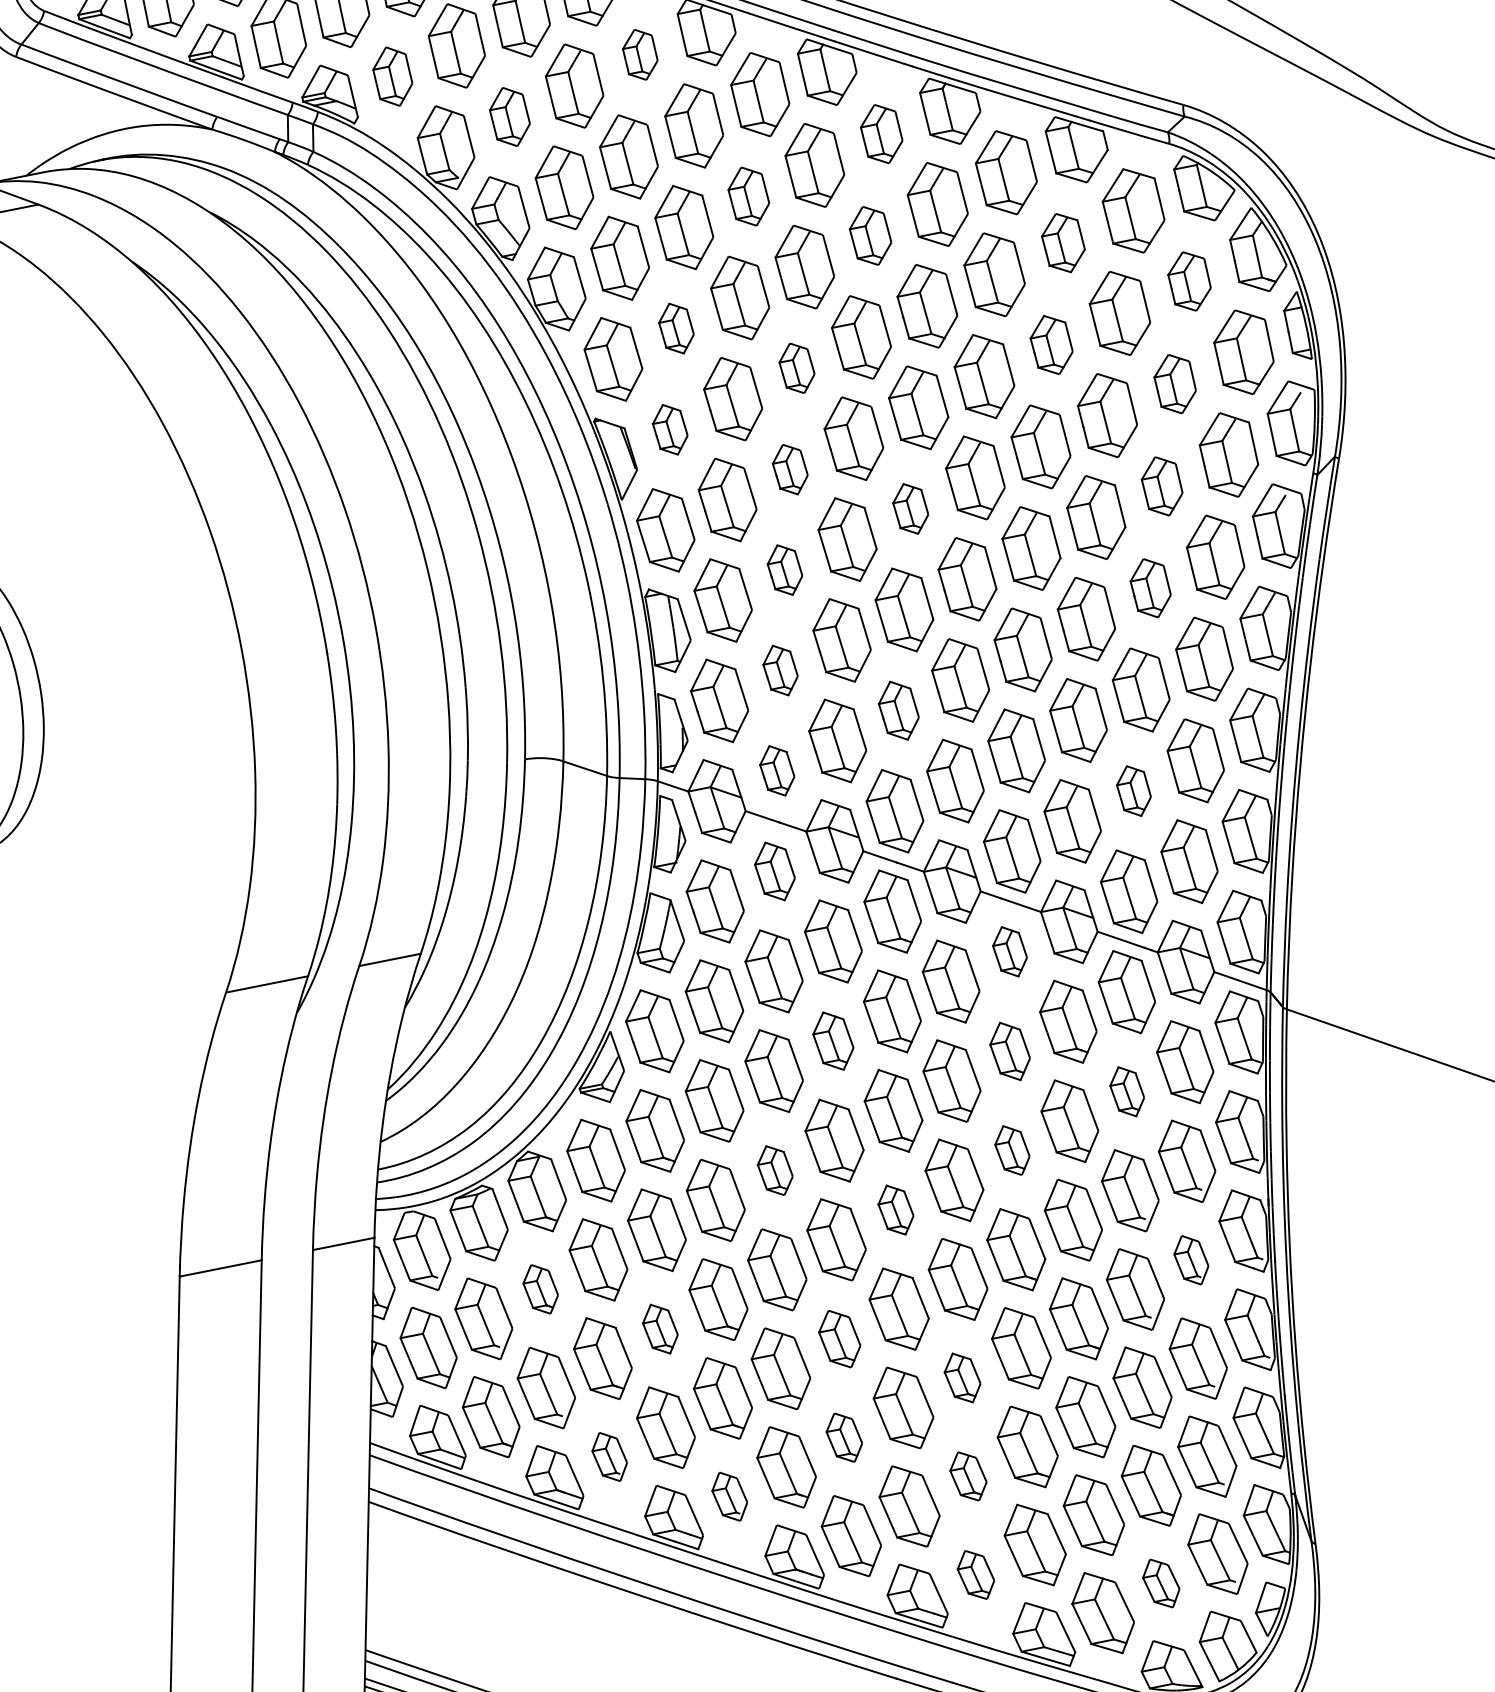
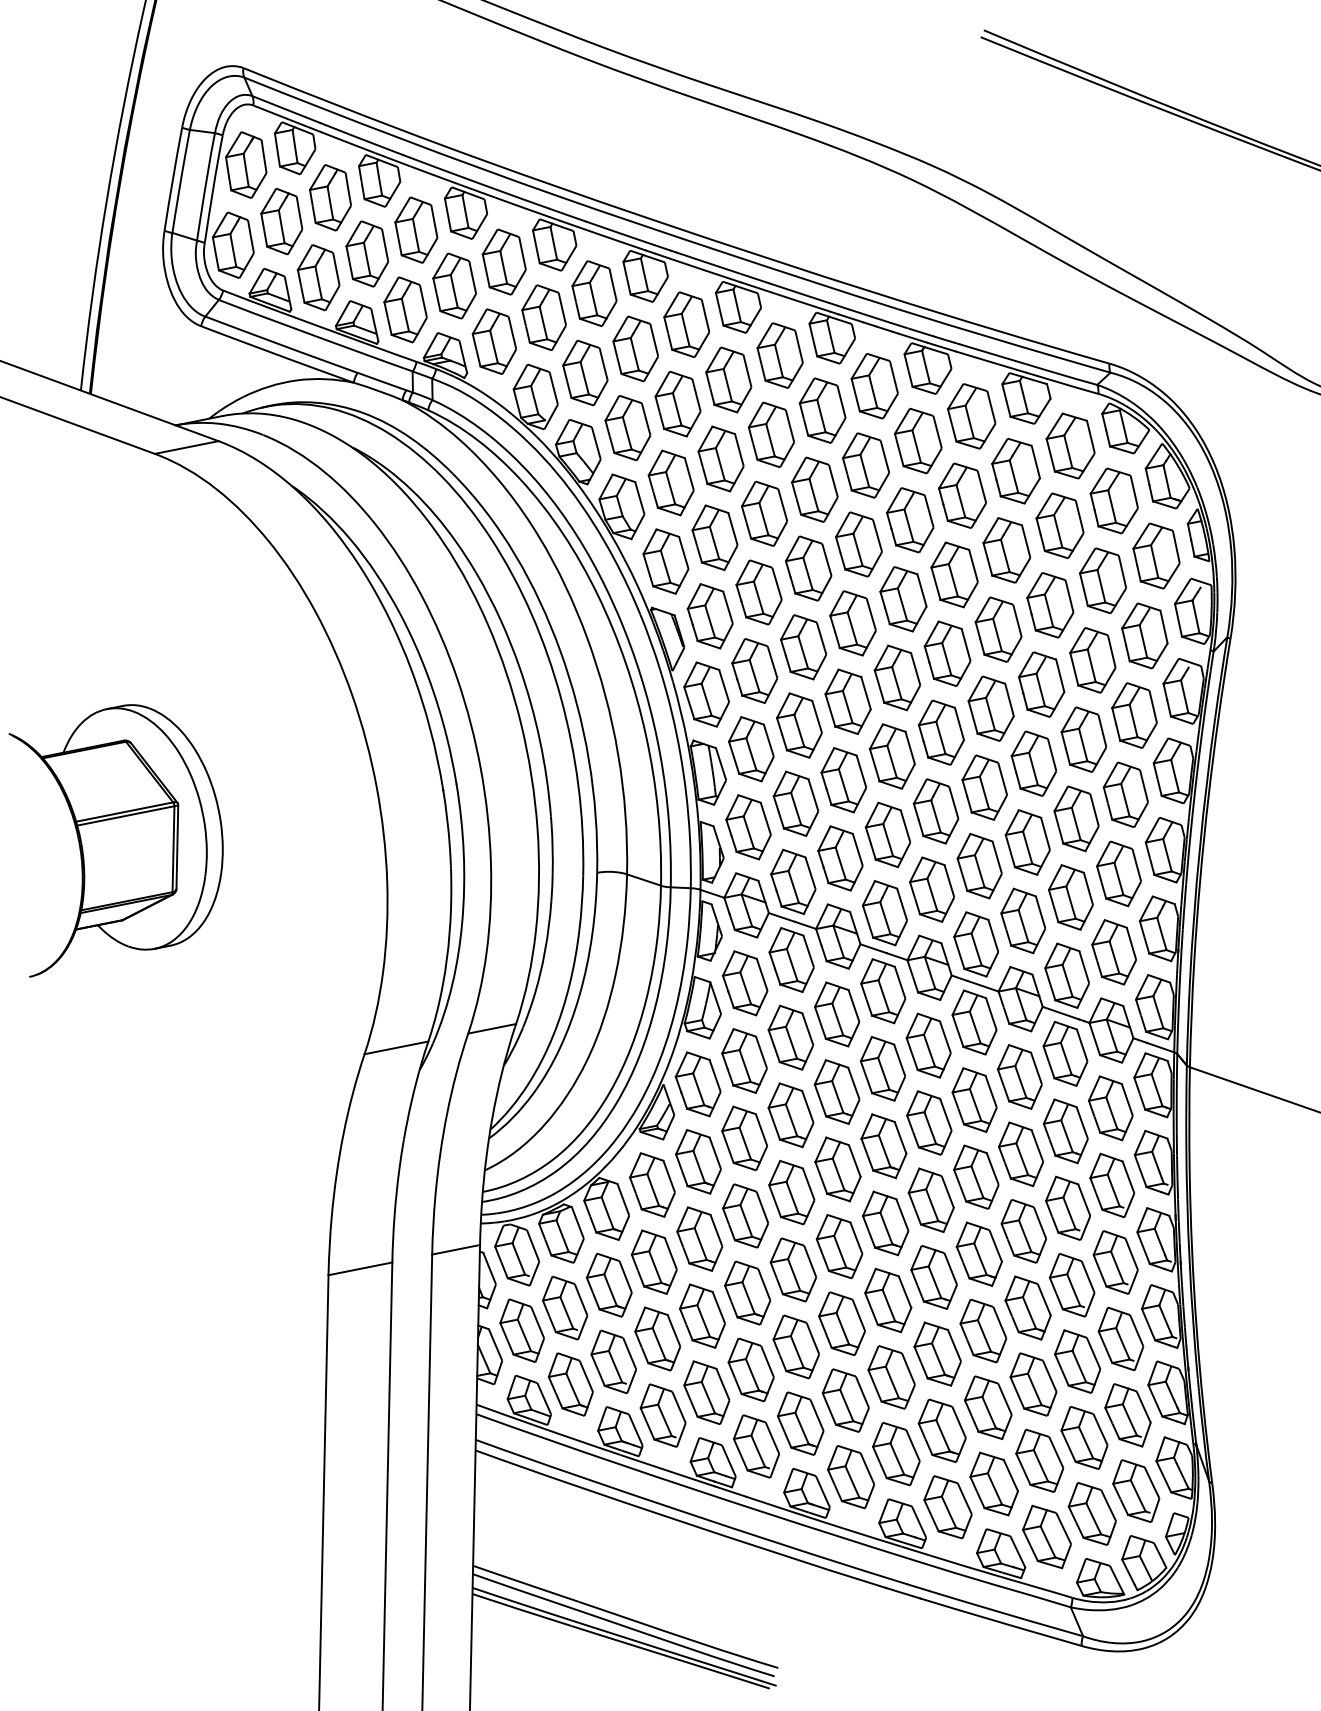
part: (639, 54) -> (686, 324), size x1.67
part: (391, 76) -> (493, 341), size x1.43
part: (510, 116) -> (585, 372), size x1.43
part: (881, 134) -> (874, 386), size x1.43
part: (747, 196) -> (770, 434), size x1.43
part: (869, 235) -> (865, 465), size x1.43
part: (1062, 242) -> (1015, 470), size x1.43
part: (1188, 280) -> (1113, 500), size x1.43
part: (675, 328) -> (714, 537), size x1.67
part: (1051, 345) -> (1006, 550), size x1.43
part: (796, 368) -> (808, 568), size x1.67
part: (1174, 383) -> (1102, 580), size x1.43
part: (669, 429) -> (709, 616), size x1.67
part: (790, 469) -> (803, 647), size x1.67
part: (1161, 486) -> (1092, 660), size x1.43
part: (909, 508) -> (896, 677), size x1.67
part: (785, 570) -> (799, 725), size x1.67
part: (1150, 588) -> (1083, 739), size x1.43
part: (779, 670) -> (795, 803), size x1.67
part: (898, 710) -> (887, 834), size x1.43
part: (777, 770) -> (793, 881), size x1.67
part: (1133, 791) -> (1070, 897), size x1.67
part: (774, 870) -> (791, 959), size x1.43
part: (1009, 951) -> (974, 1022), size x1.67
part: (832, 1040) -> (836, 1091), size x1.43
part: (1009, 1050) -> (974, 1099), size x1.43
part: (1126, 1091) -> (1065, 1131), size x1.67
part: (1012, 1149) -> (976, 1176), size x1.67
part: (774, 1170) -> (791, 1192), size x1.67
part: (895, 1210) -> (885, 1223), size x1.67
part: (1191, 1260) -> (1115, 1262), size x1.67
part: (540, 1288) -> (609, 1284), size x1.67
part: (660, 1328) -> (702, 1315), size x1.67
part: (839, 1338) -> (841, 1323), size x1.43
part: (962, 1377) -> (937, 1353), size x1.67
part: (844, 1437) -> (845, 1400), size x1.67
part: (608, 1456) -> (662, 1415), size x1.67
part: (967, 1476) -> (941, 1430), size x1.67
part: (729, 1496) -> (756, 1446), size x1.67
part: (975, 1575) -> (947, 1507), size x1.67
part: (1160, 1582) -> (1091, 1513), size x1.67

